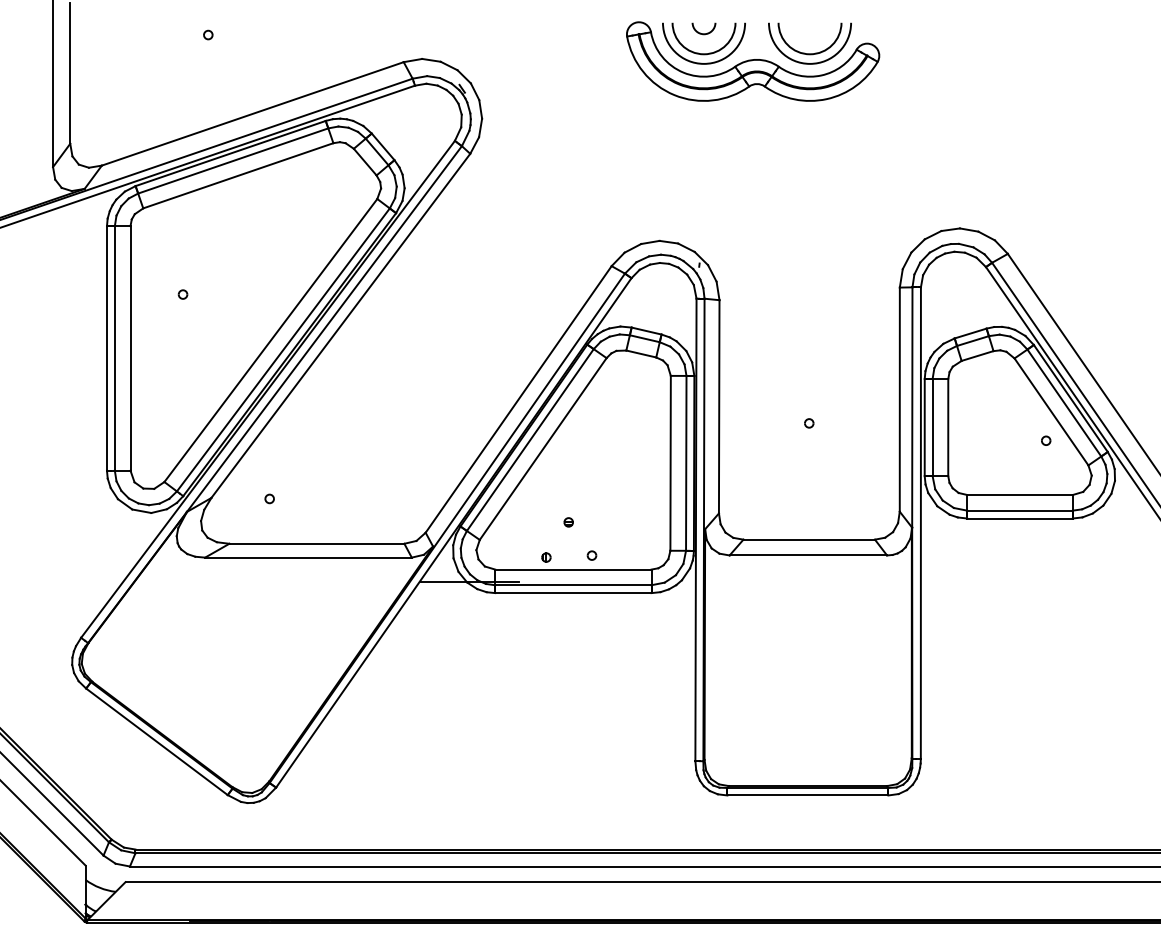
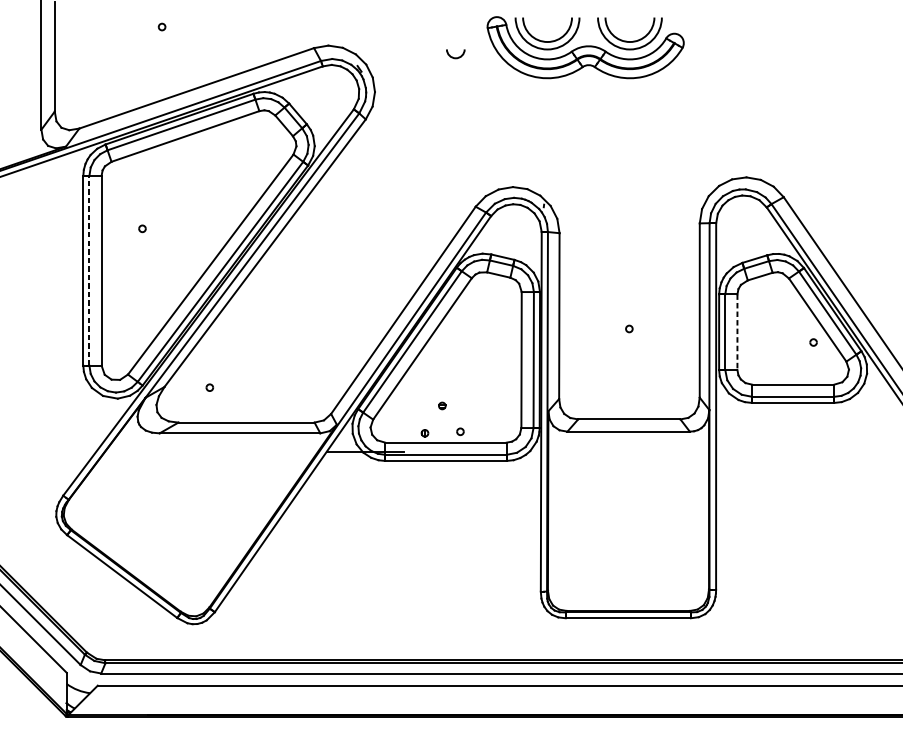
arc: (700, 32) -> (453, 56), moved
line: (114, 347) -> (89, 269), solid -> dashed
line: (948, 427) -> (737, 332), solid -> dashed

